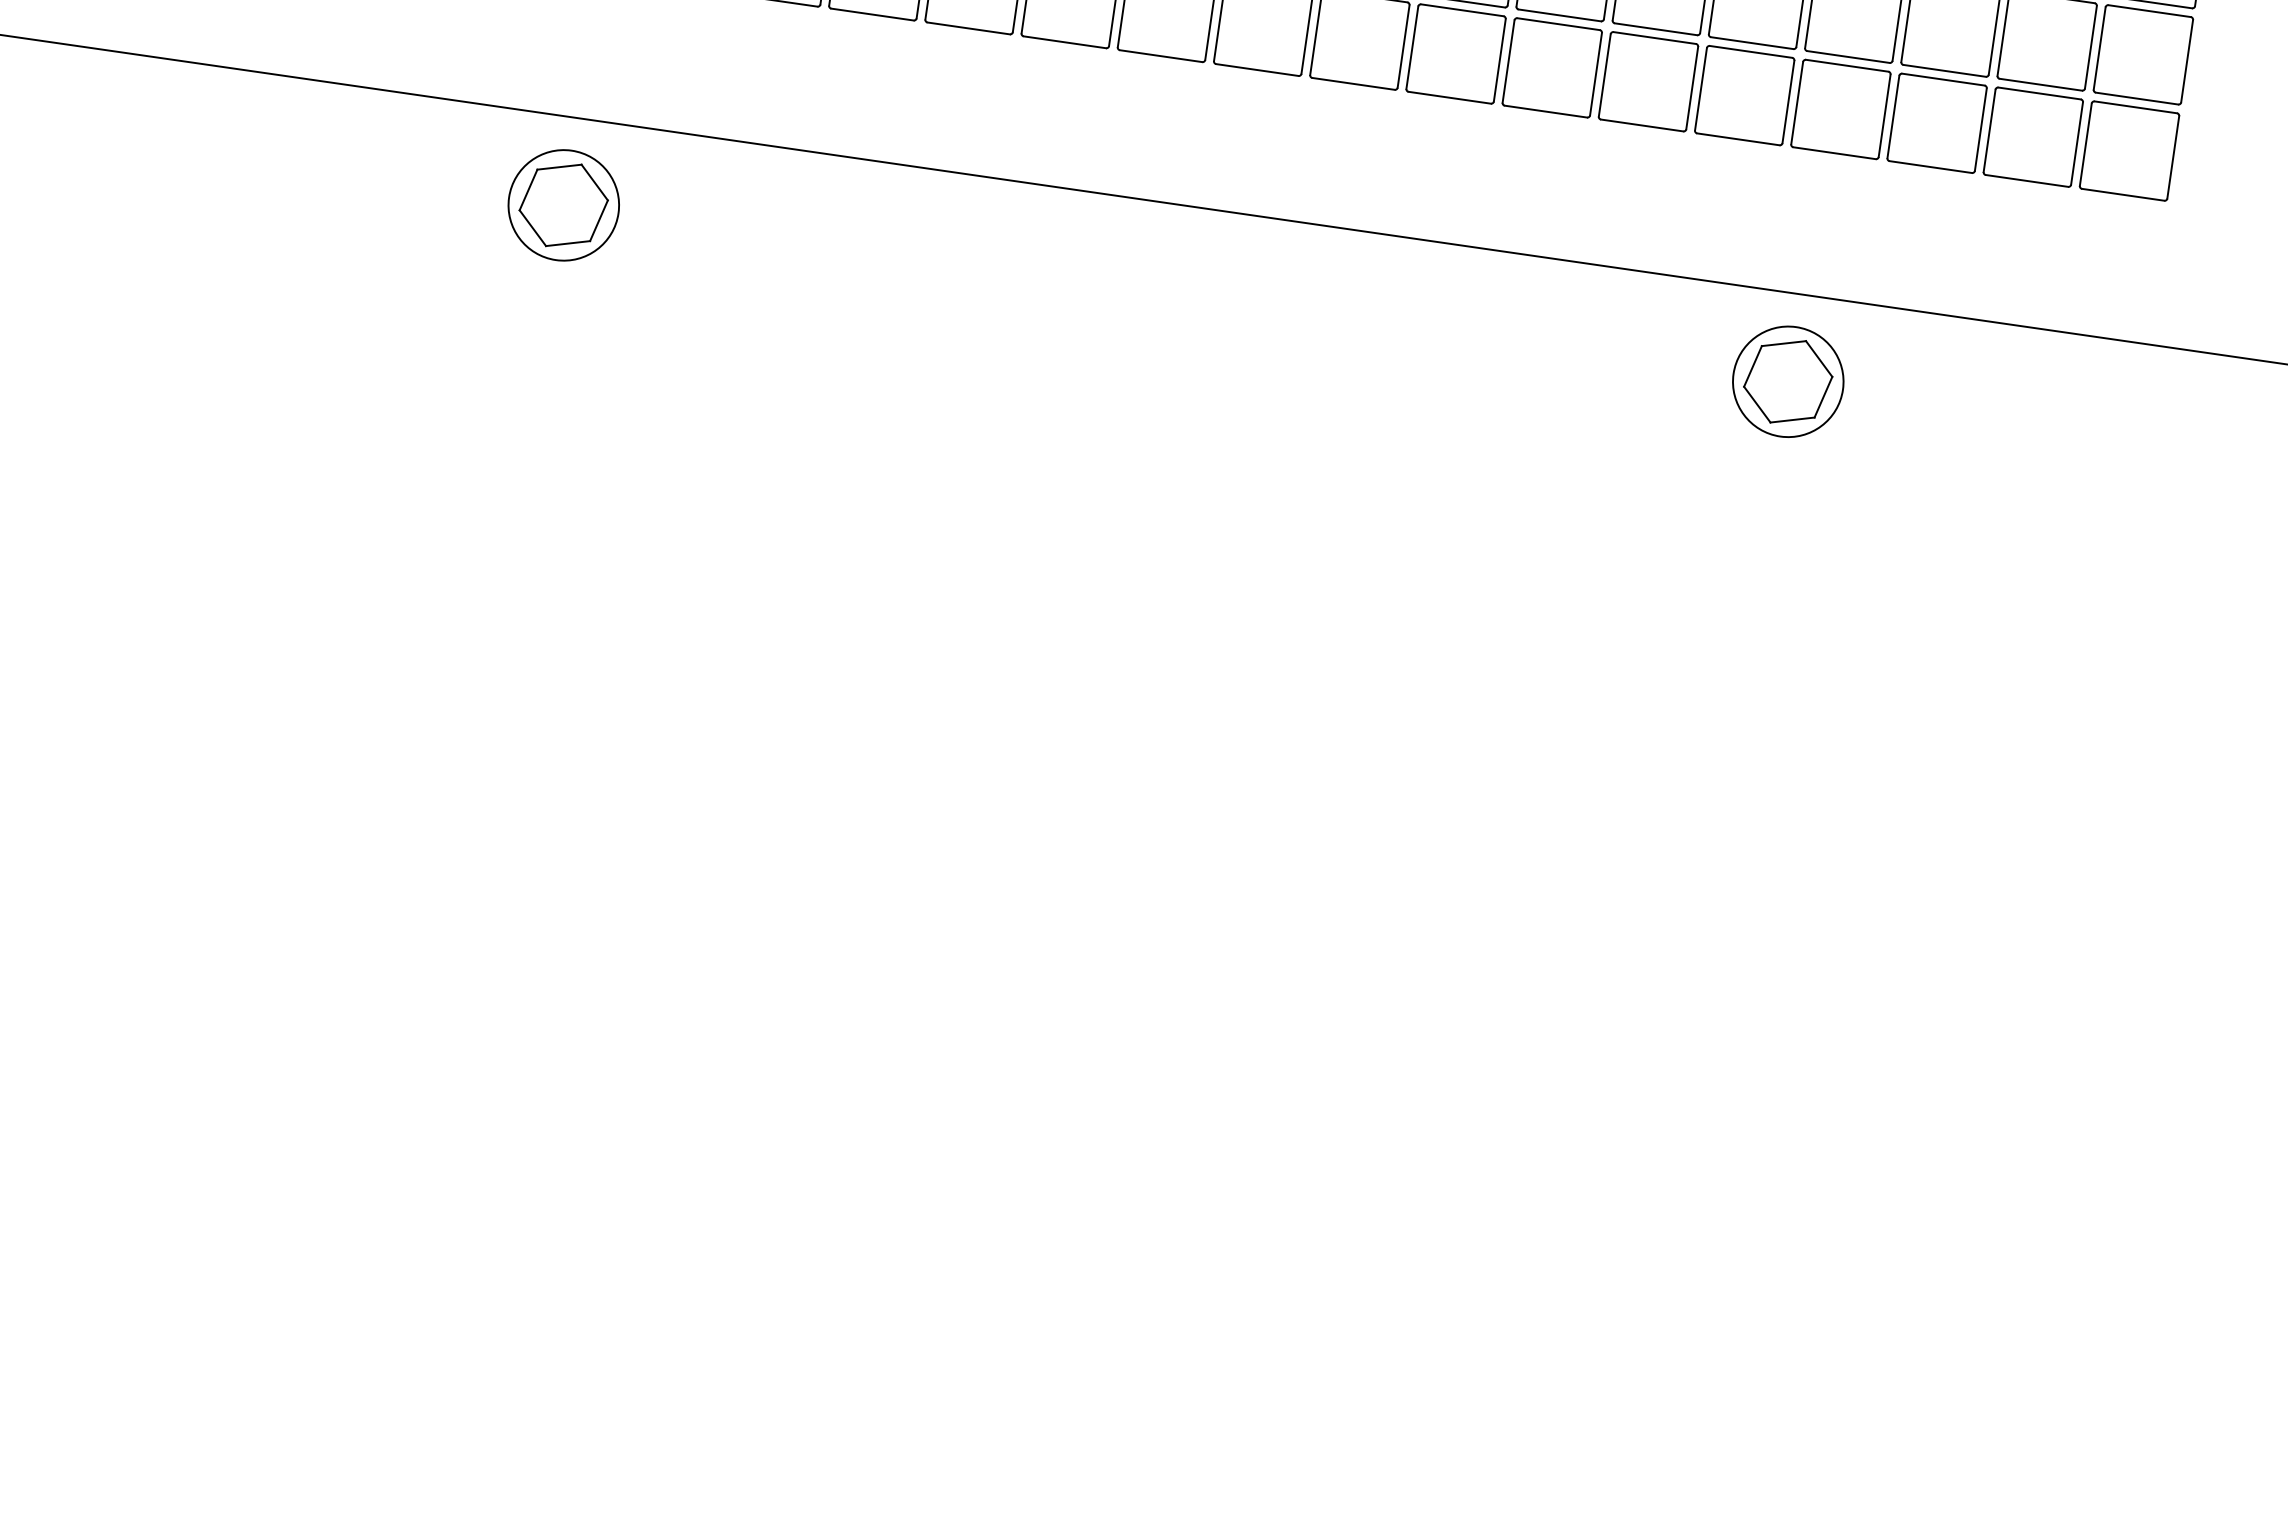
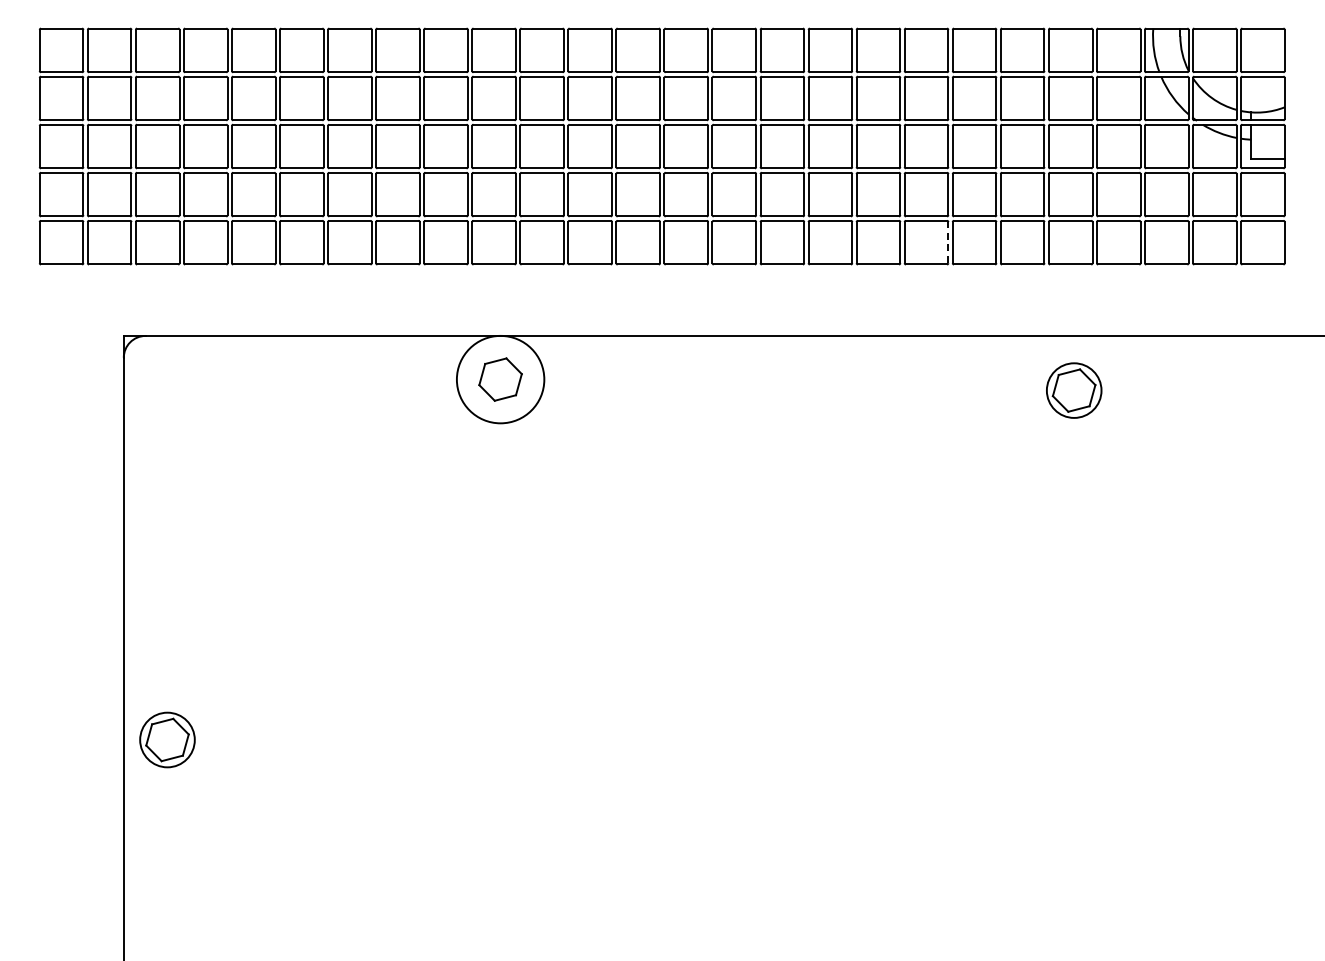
line: (1500, 60) -> (948, 242), solid -> dashed
circle: (563, 205) -> (500, 379), size x1.6
part: (1788, 381) -> (1074, 390), moved

